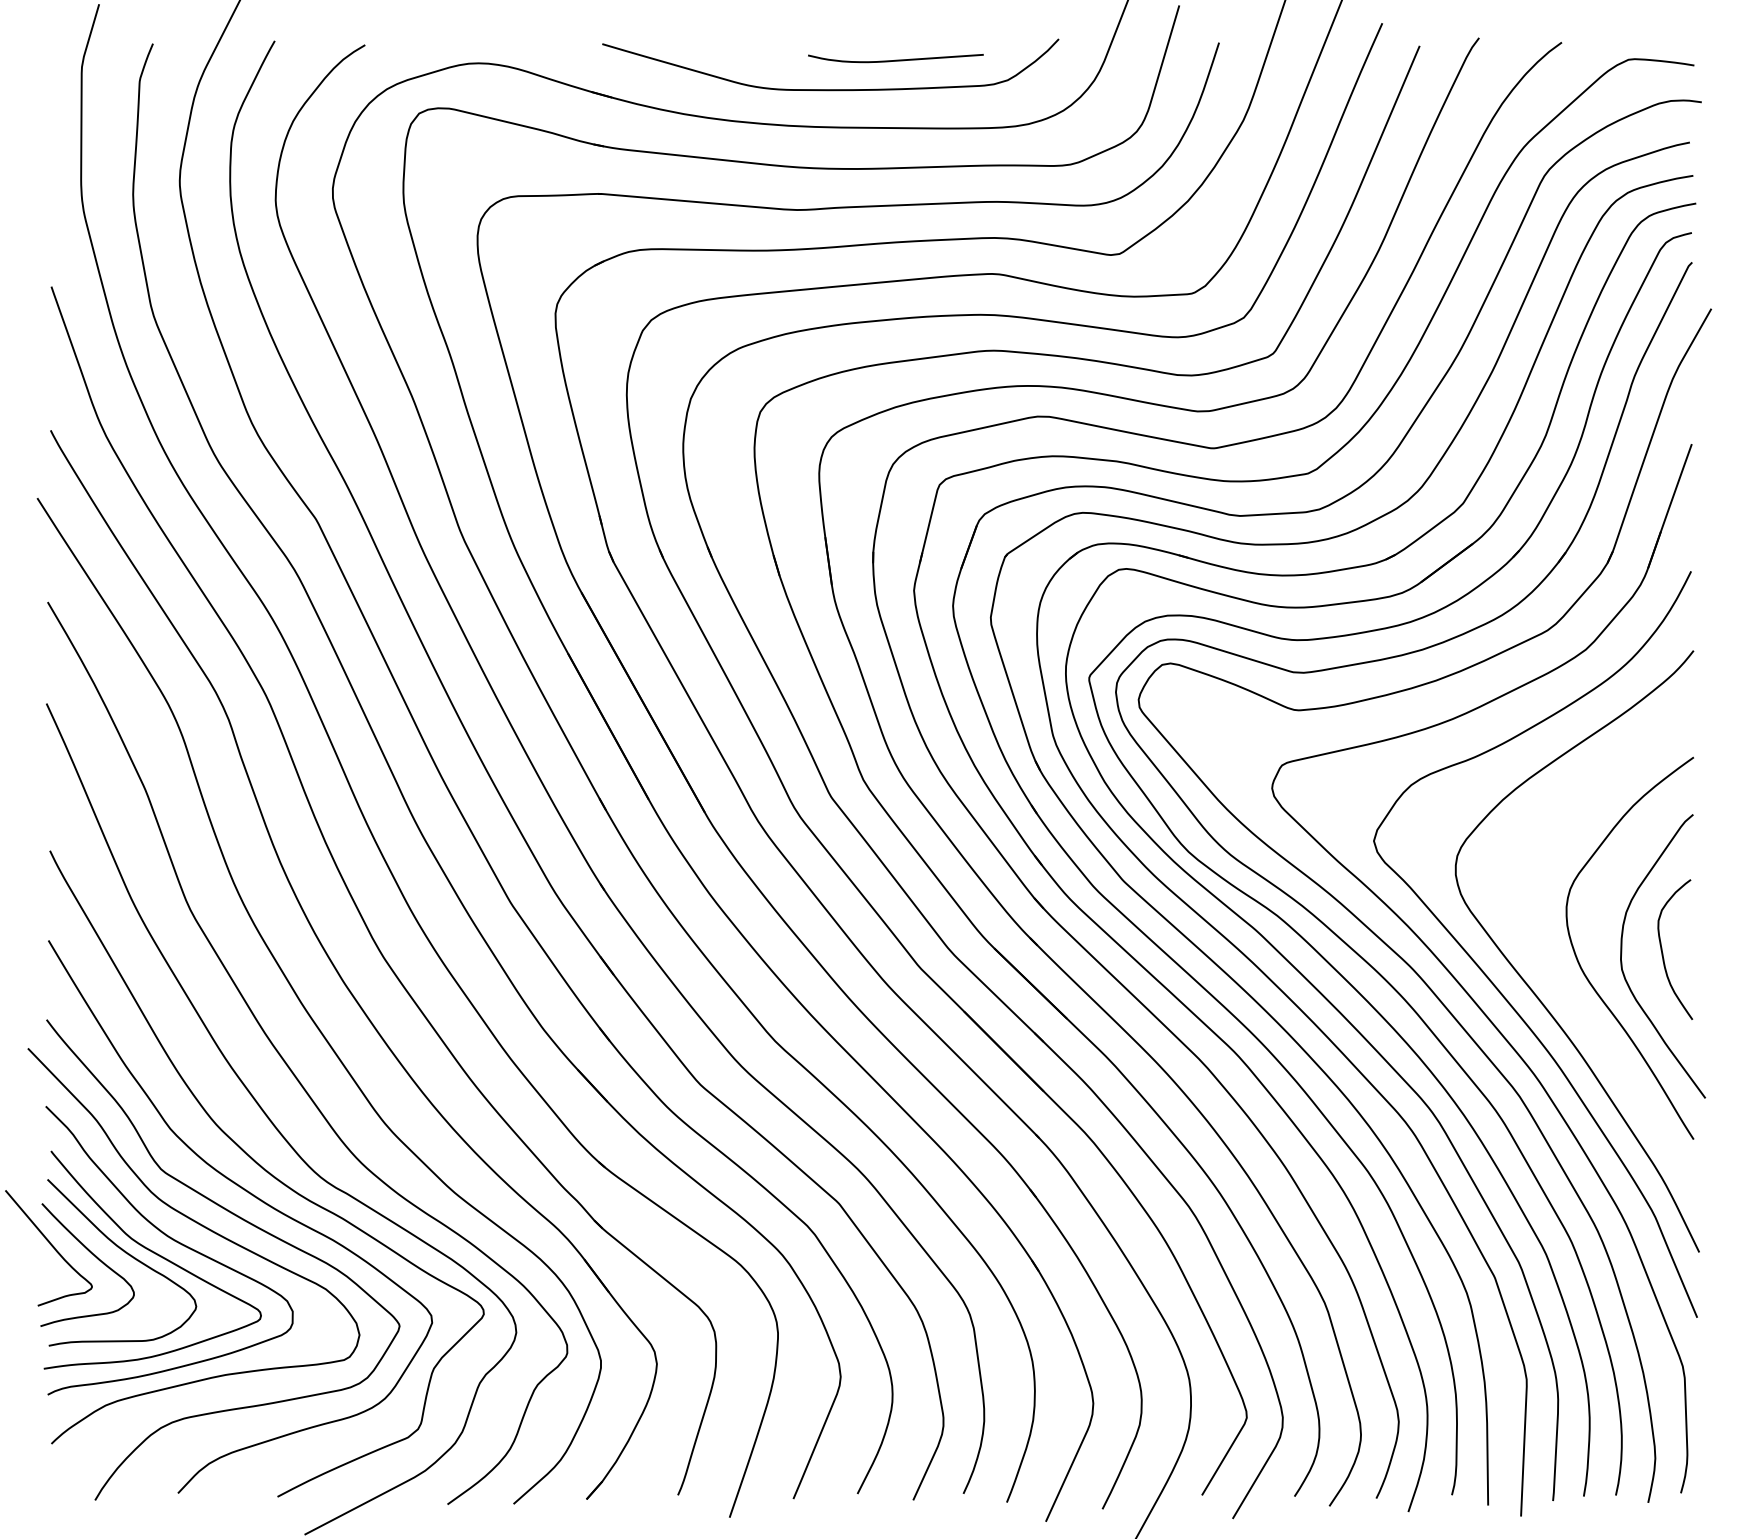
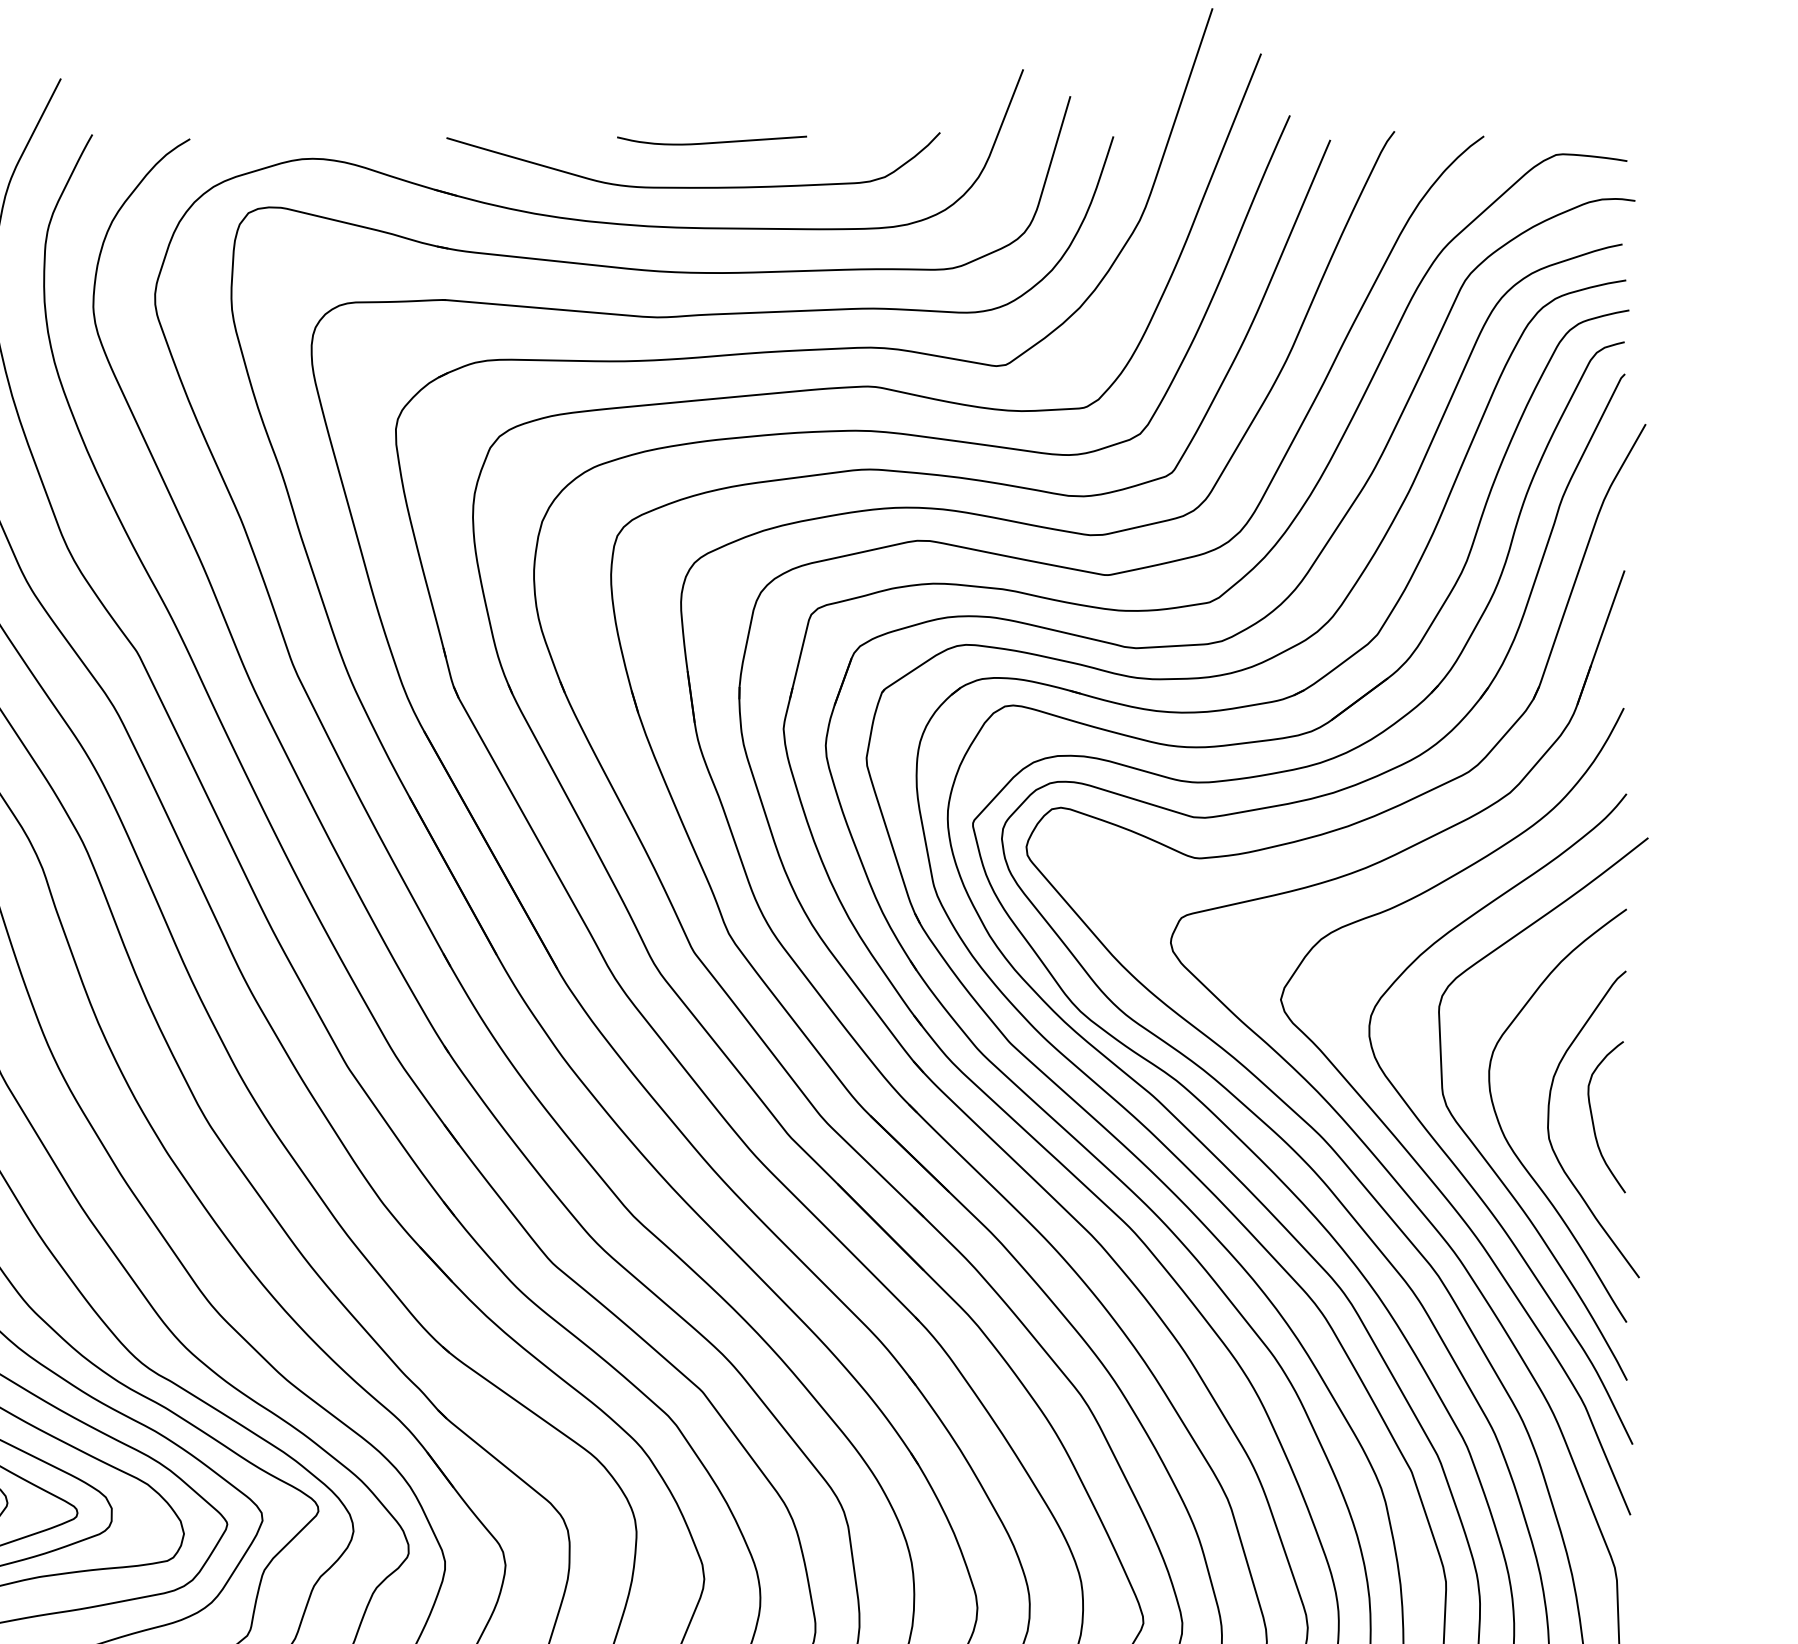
curve: (895, 59) -> (711, 141), moved
curve: (1559, 982) -> (1481, 1152), added

